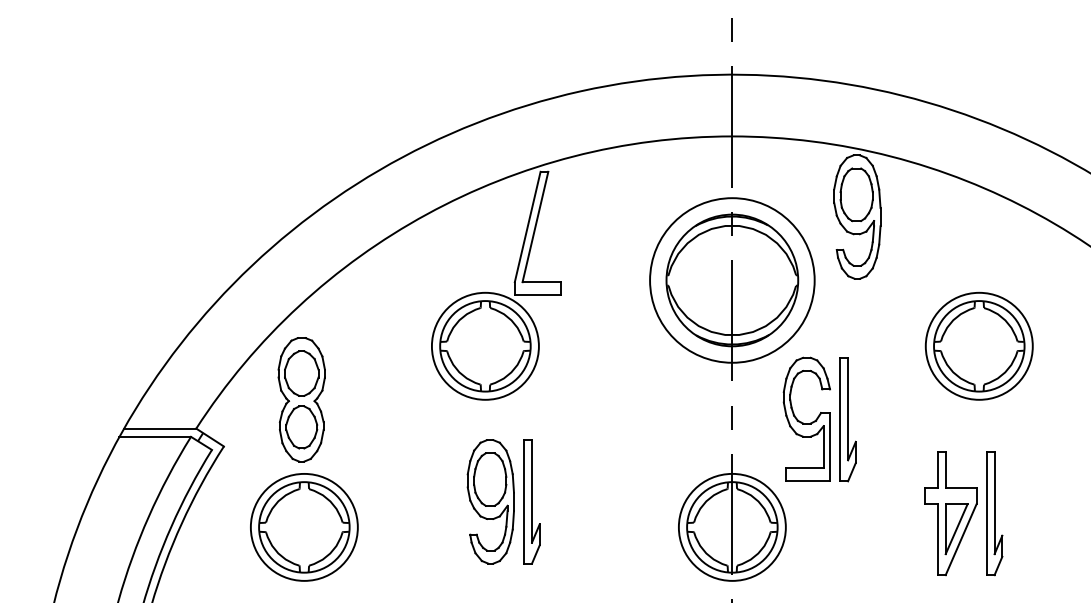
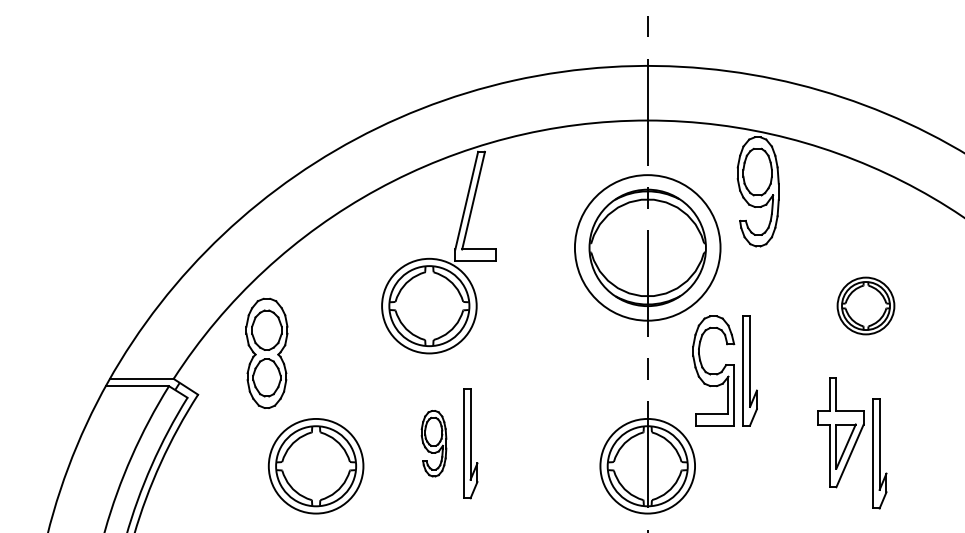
part: (978, 345) -> (865, 305), size x0.6
part: (490, 501) -> (433, 443), size x0.6
part: (950, 513) -> (840, 432), moved
part: (304, 527) -> (316, 466), moved

